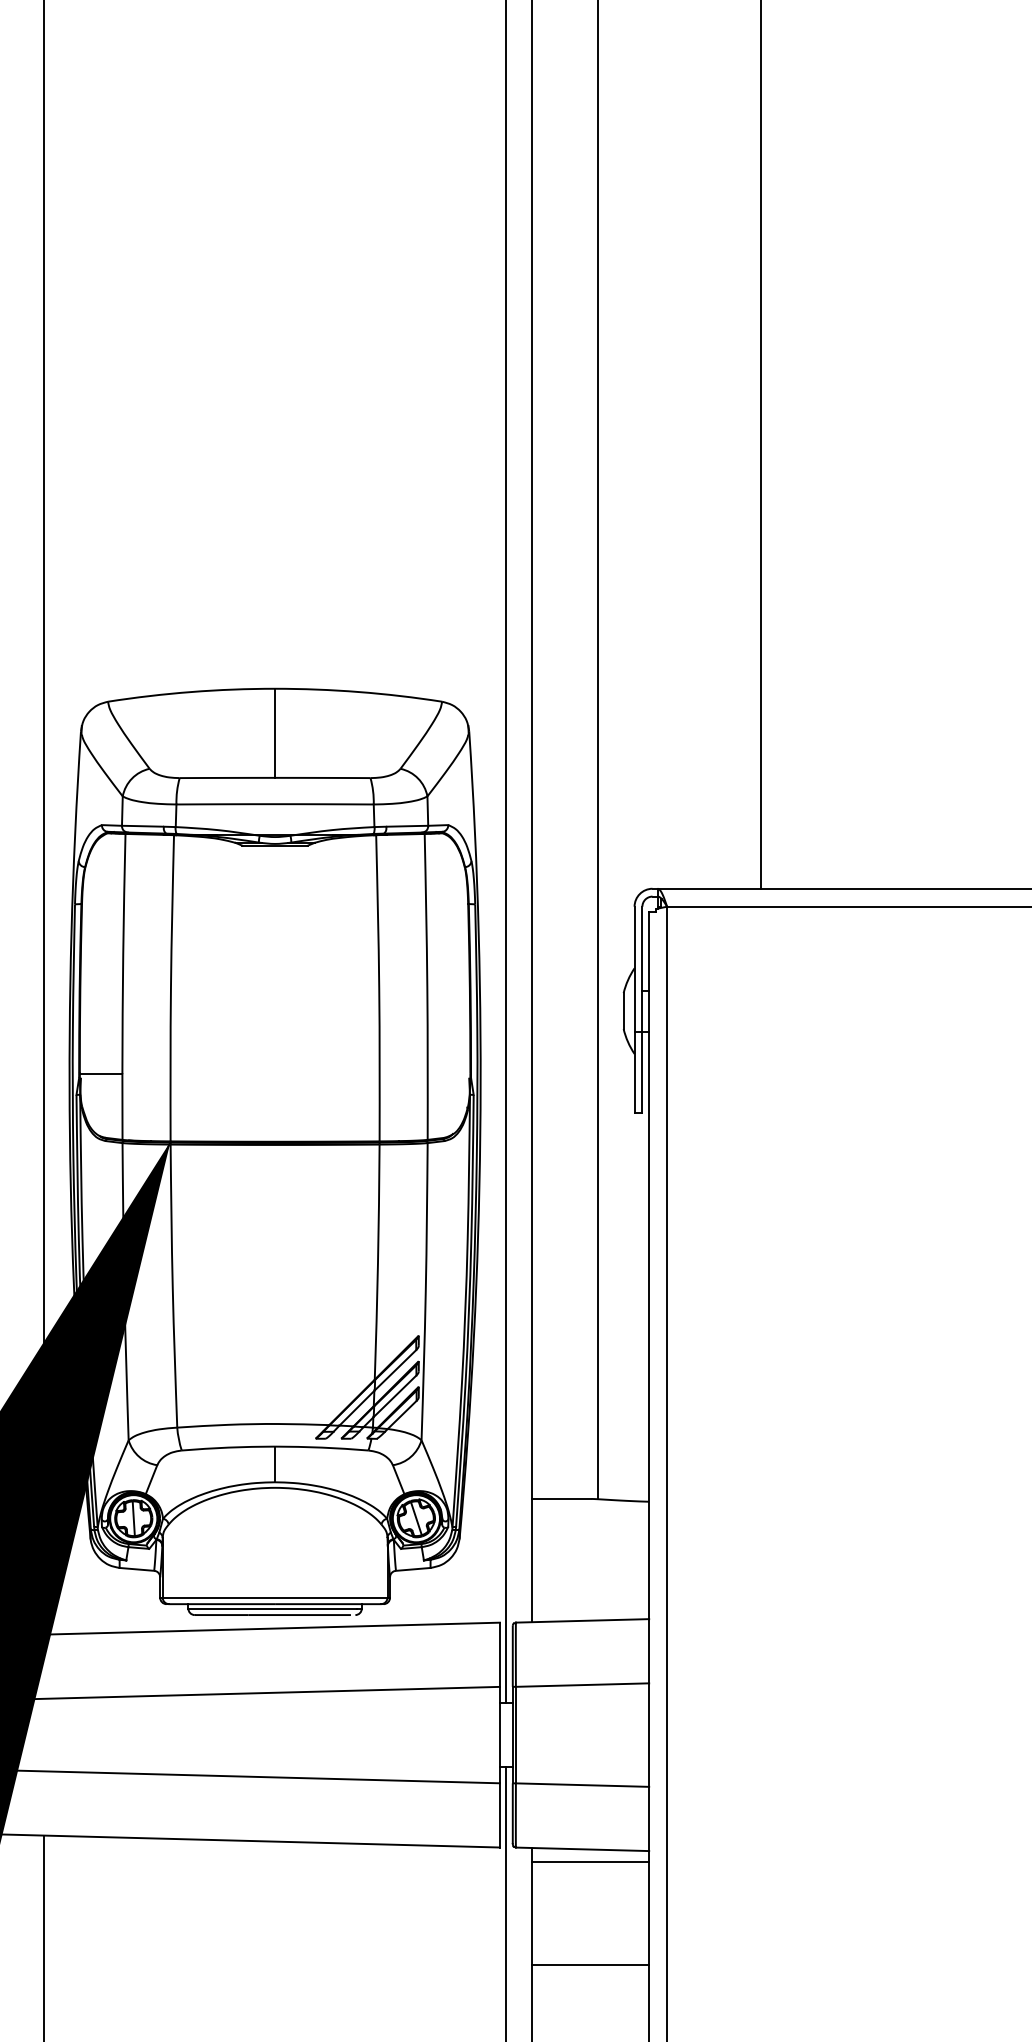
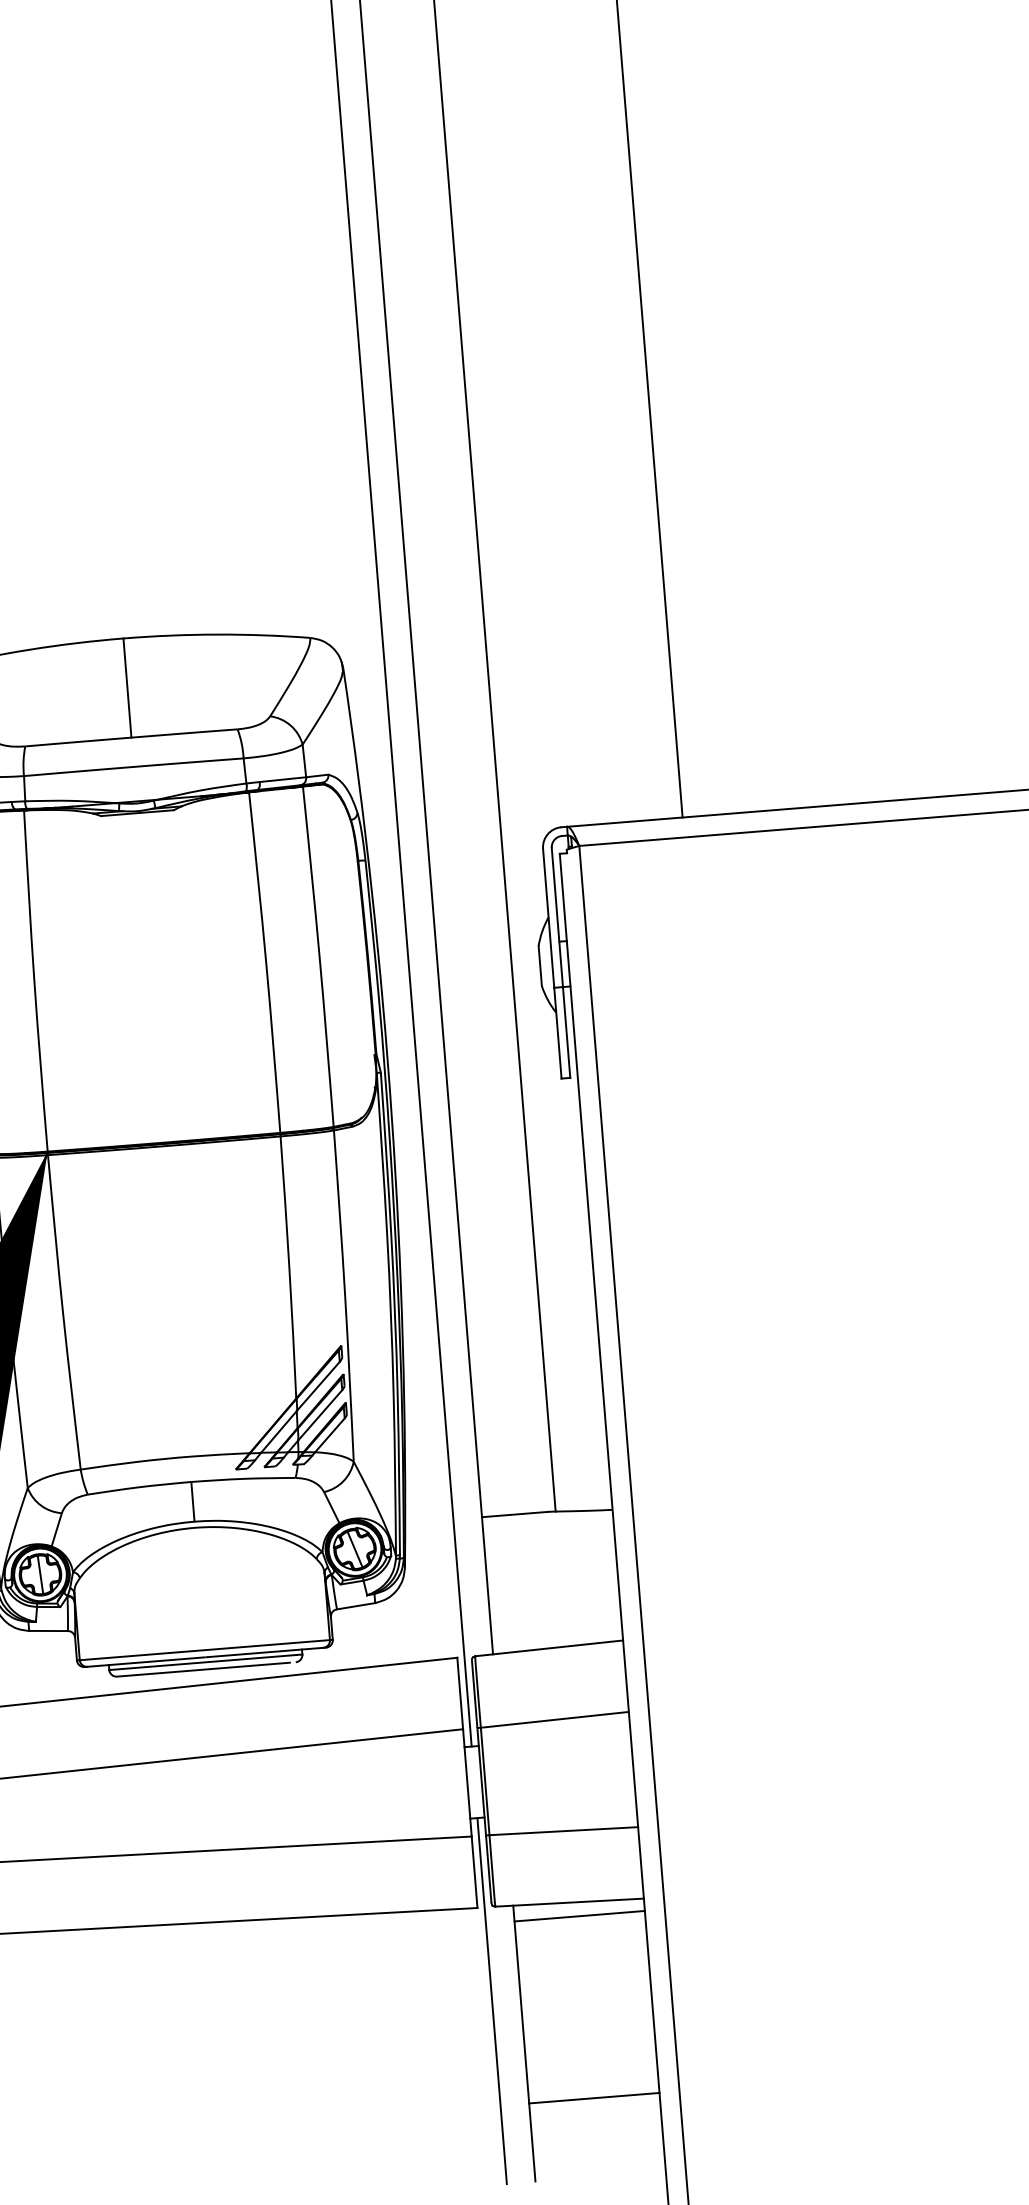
line: (590, 1964) -> (594, 2098), moved

